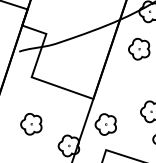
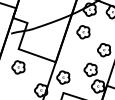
part: (31, 124) -> (18, 67), moved

